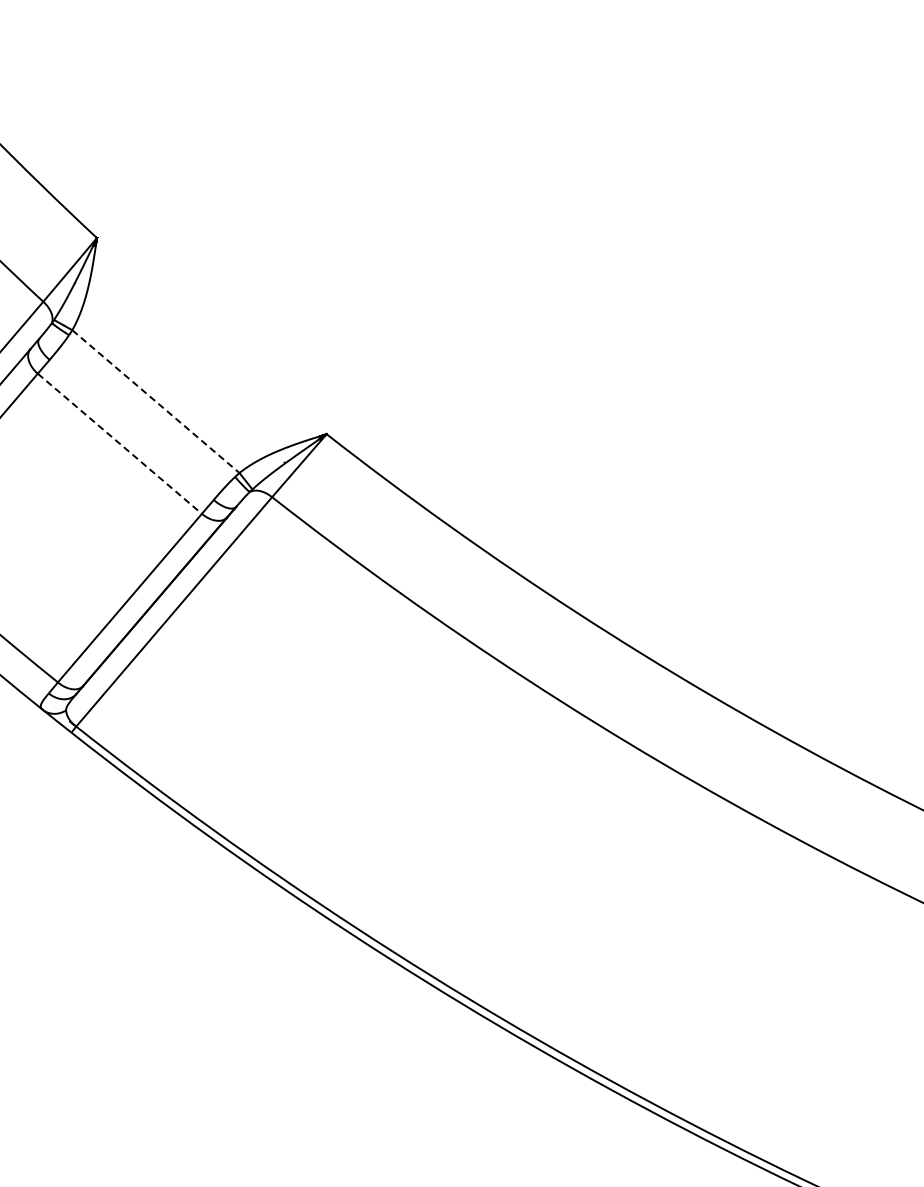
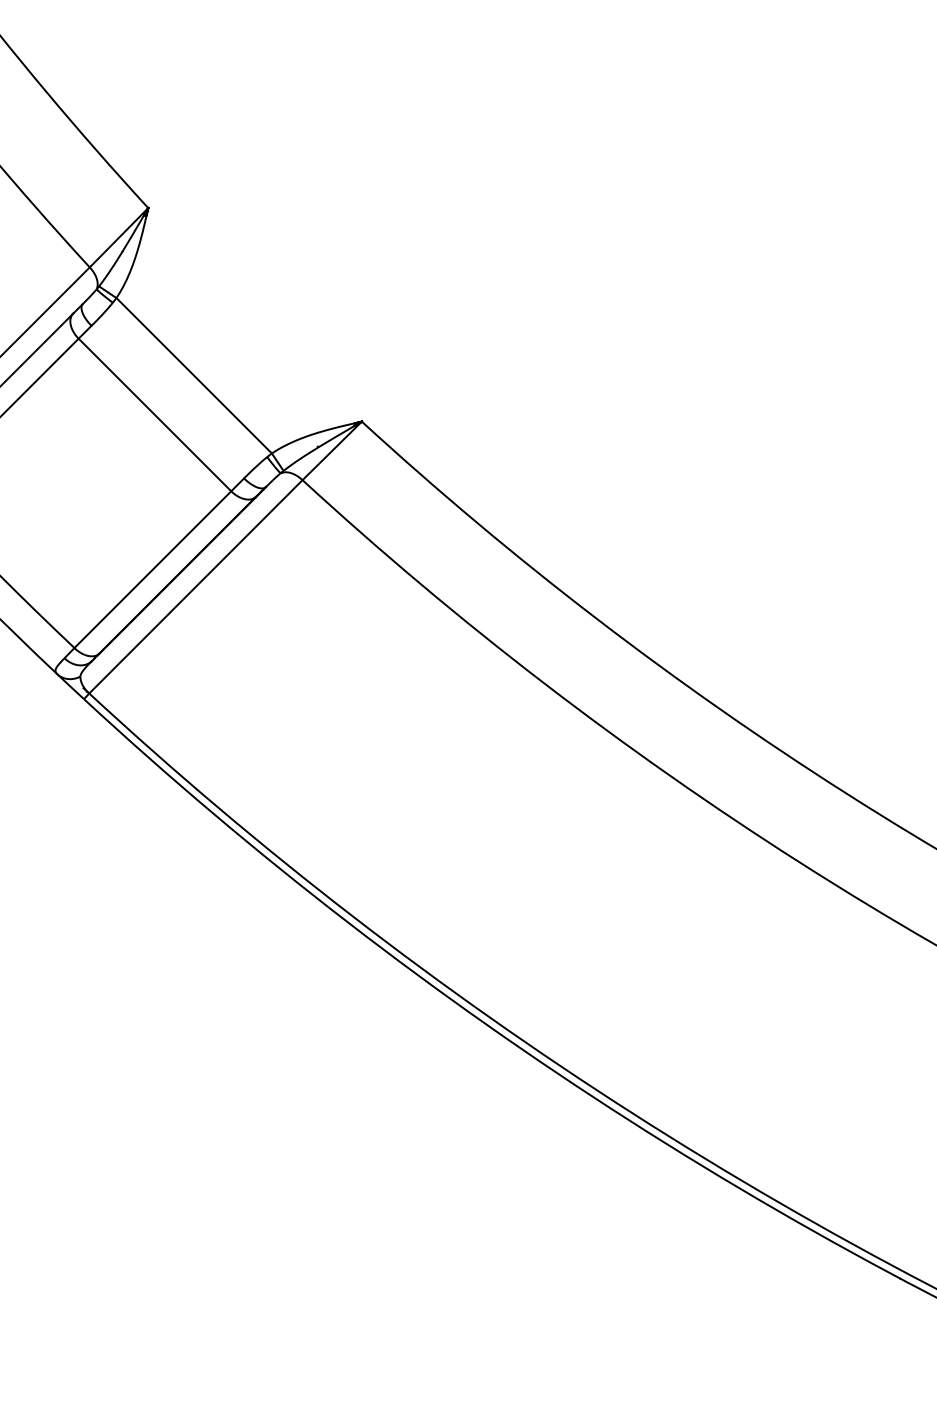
line: (156, 401) -> (194, 375), dashed -> solid
line: (119, 444) -> (154, 415), dashed -> solid

